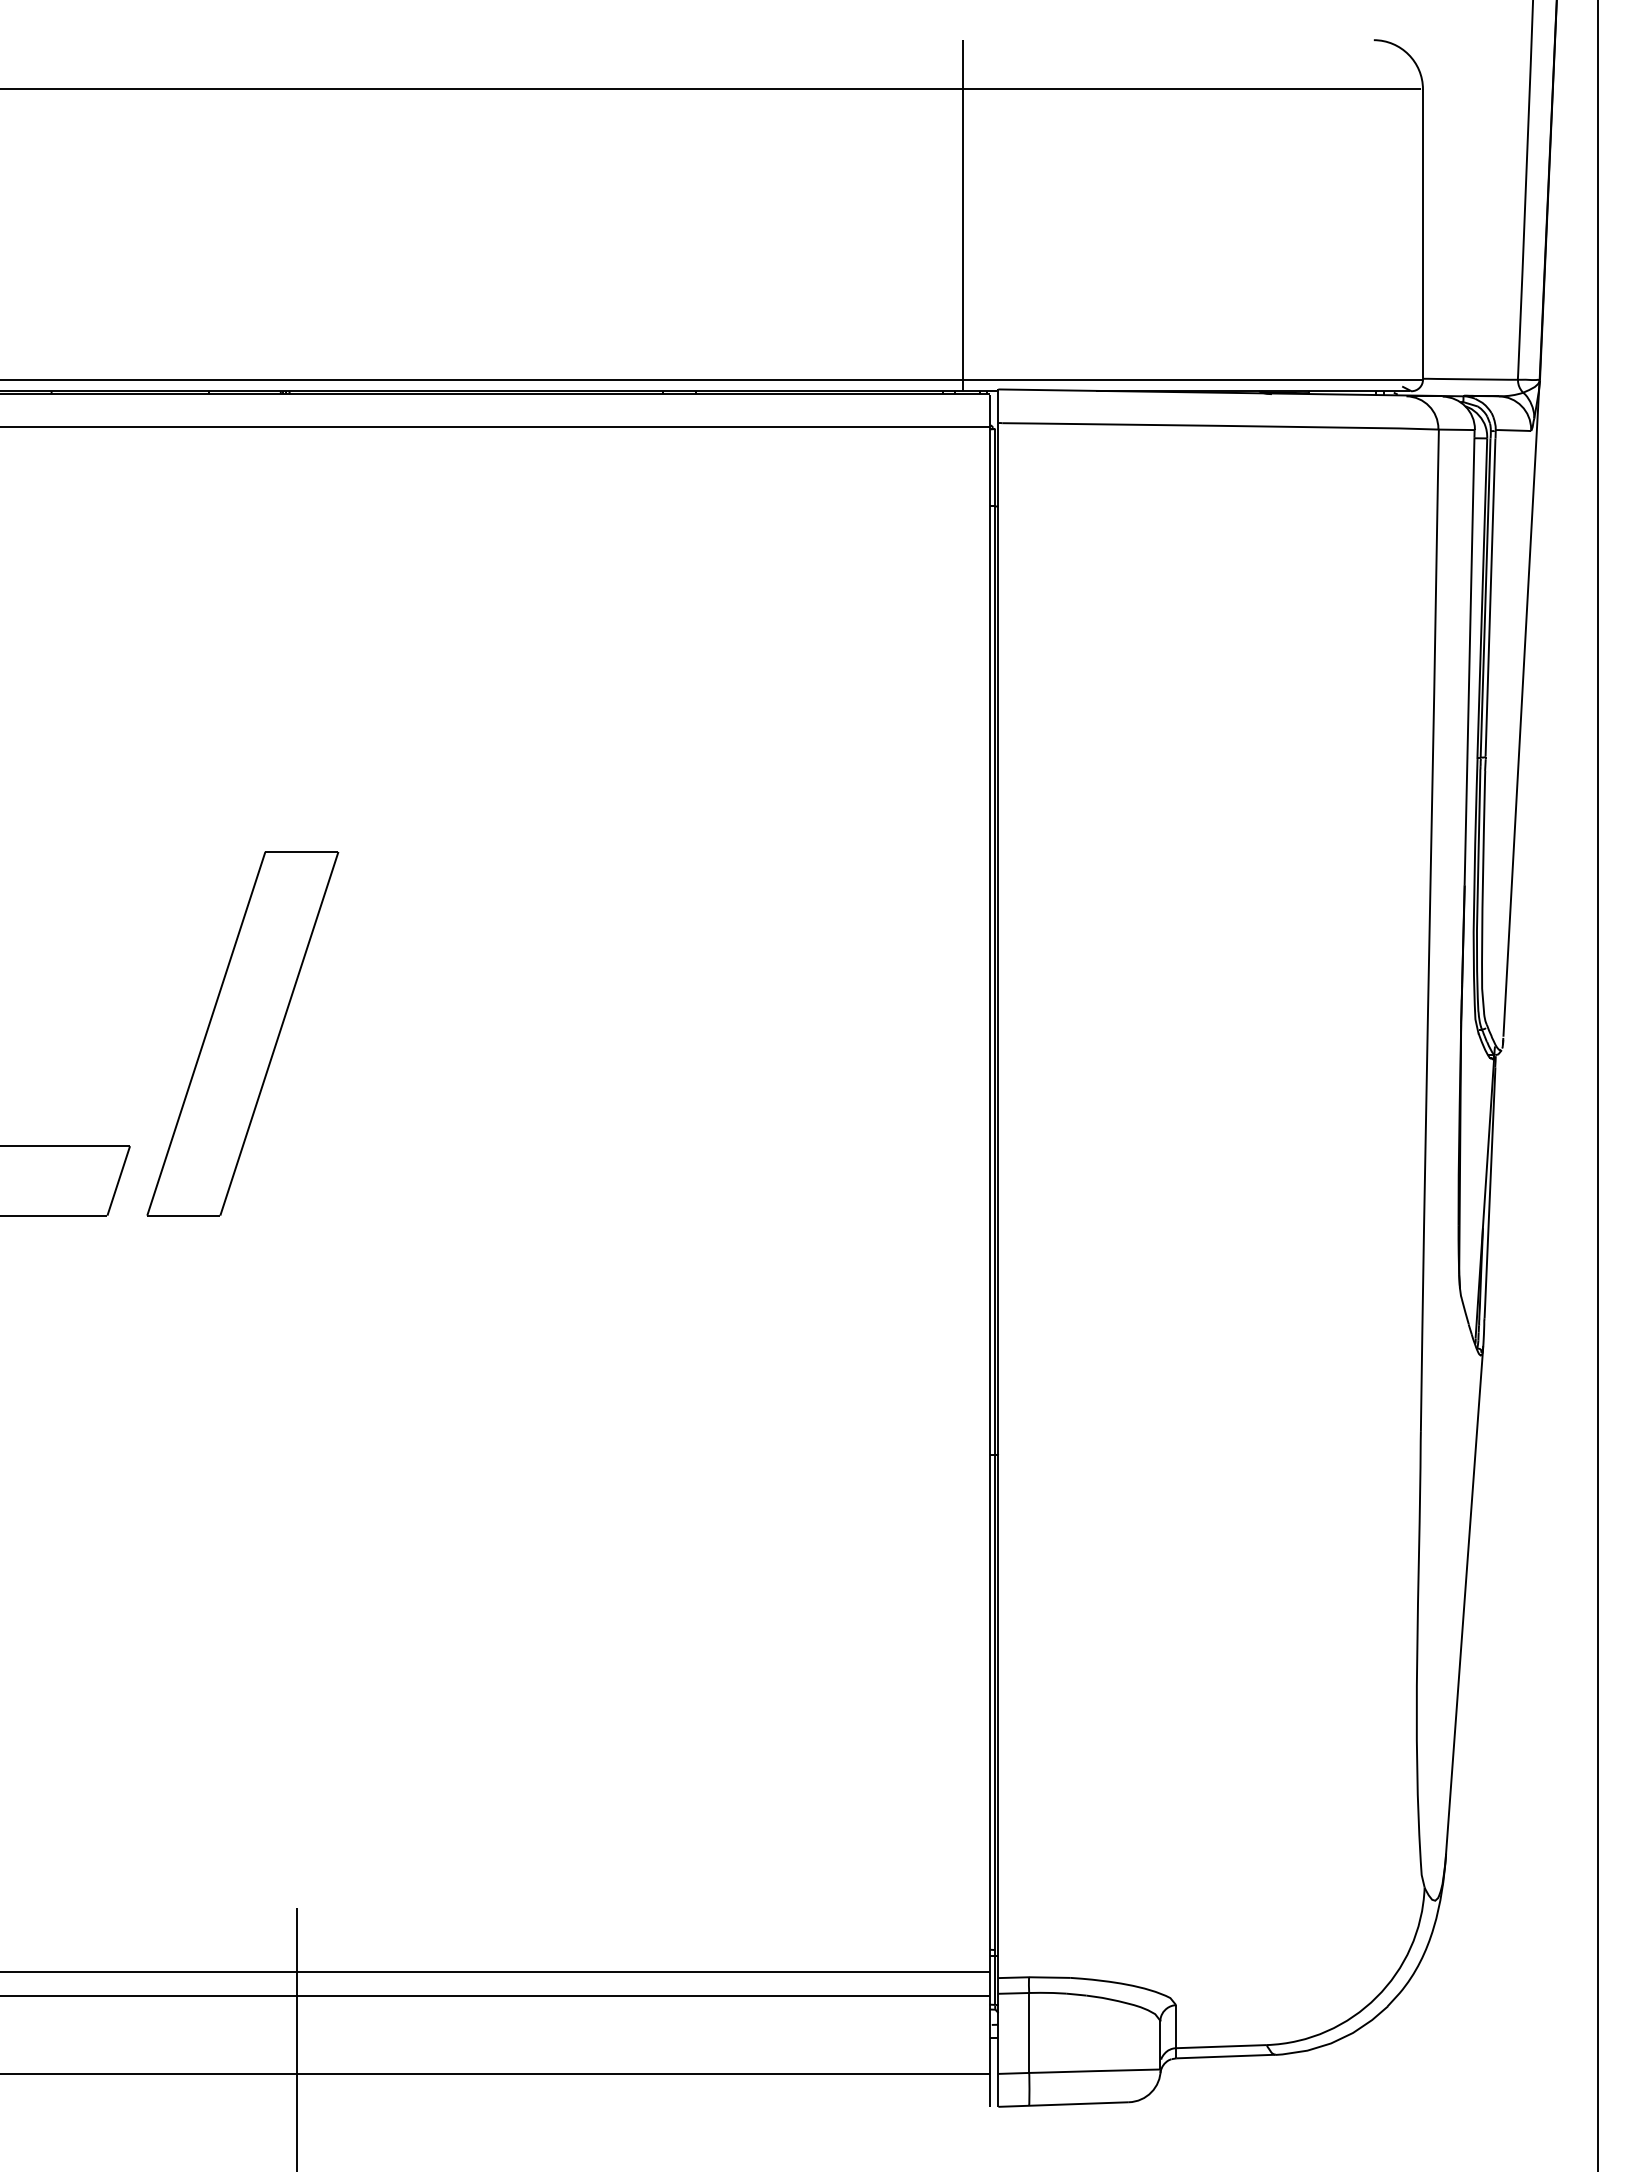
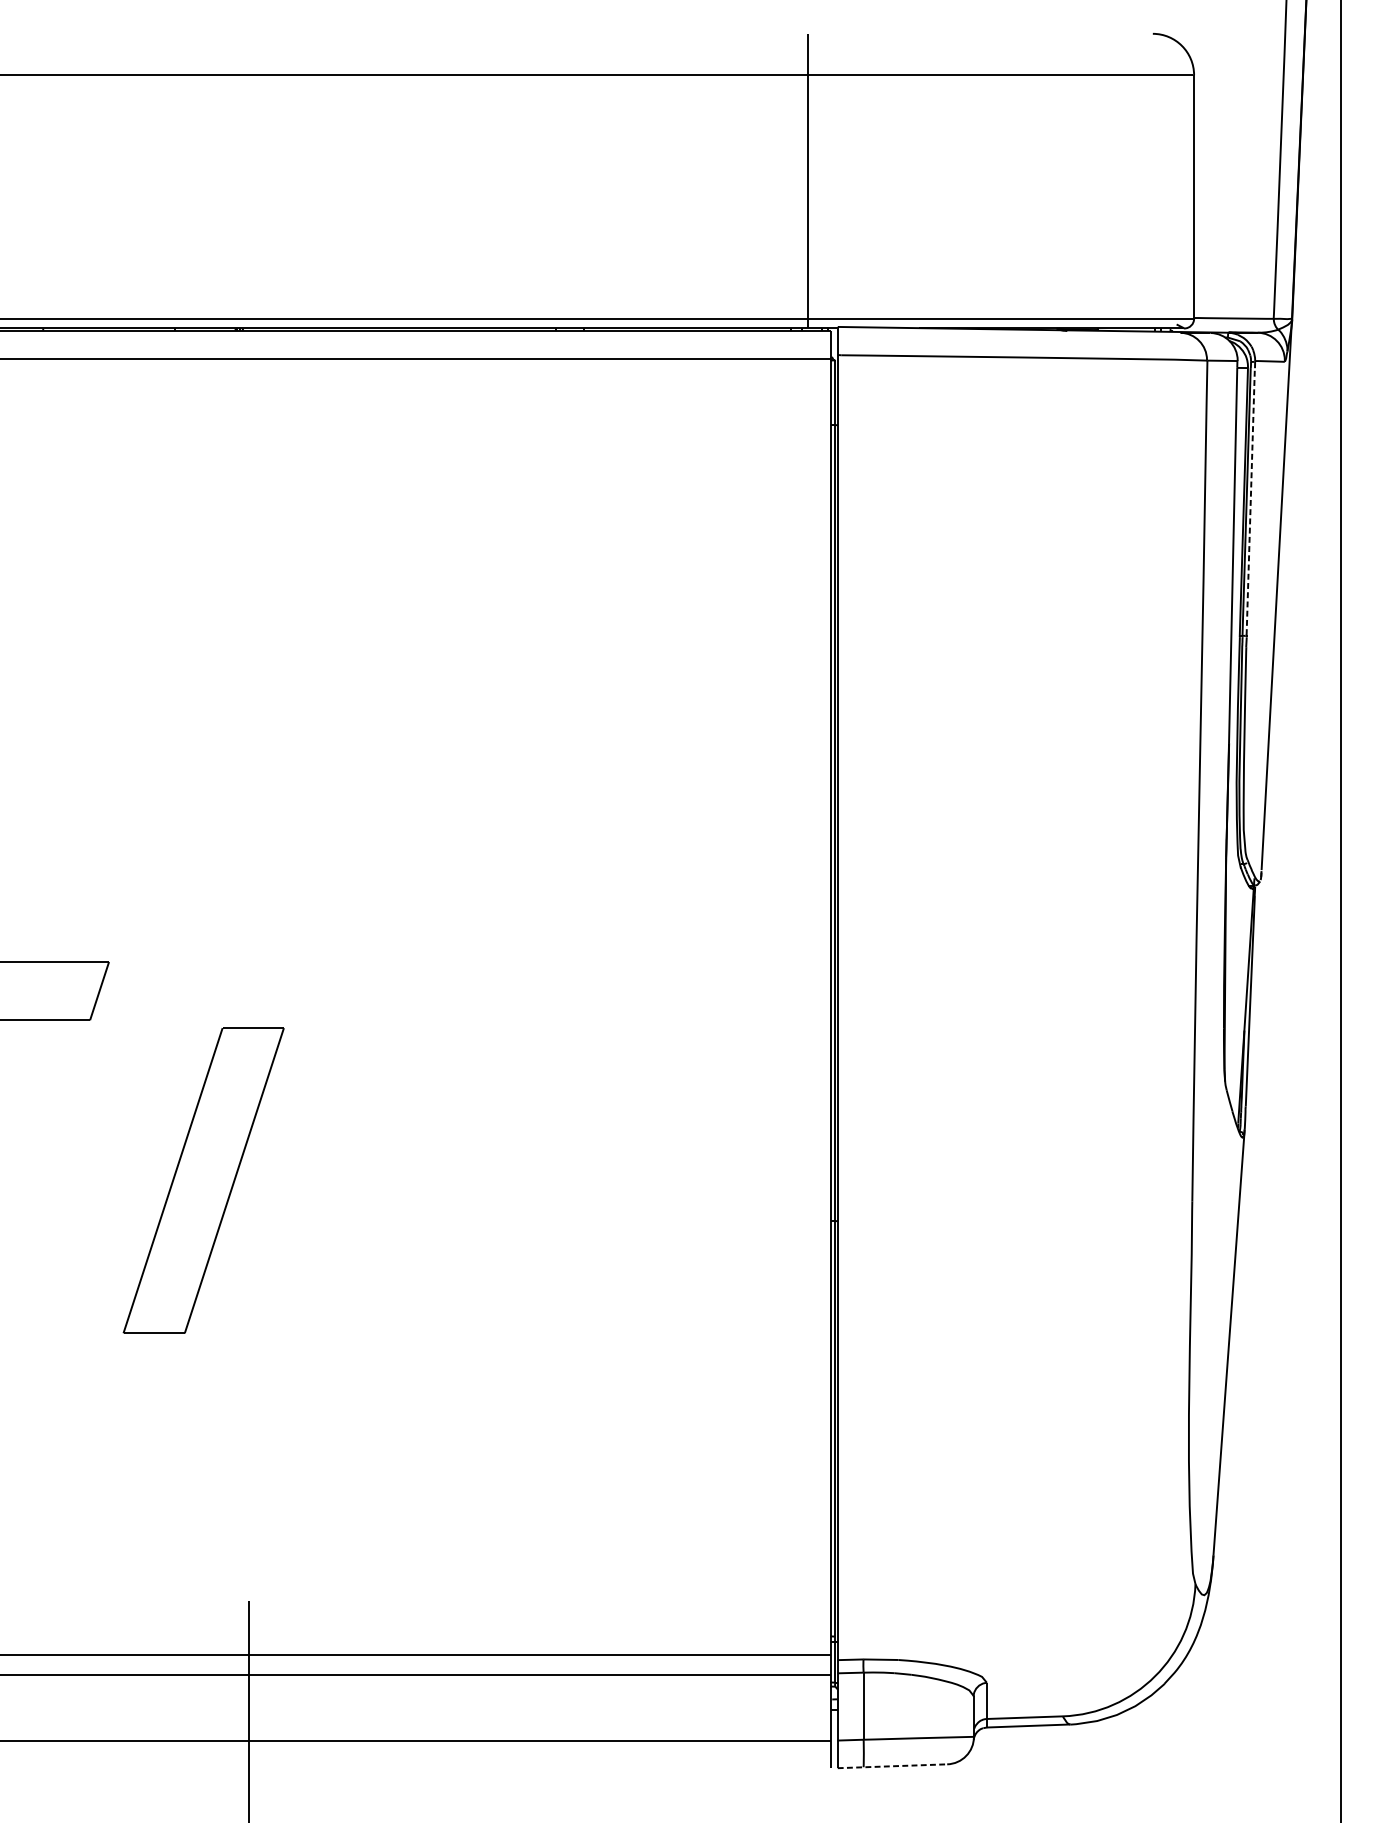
line: (1490, 597) -> (1250, 501), solid -> dashed
part: (242, 1033) -> (203, 1180), moved
line: (1064, 2104) -> (893, 1766), solid -> dashed

